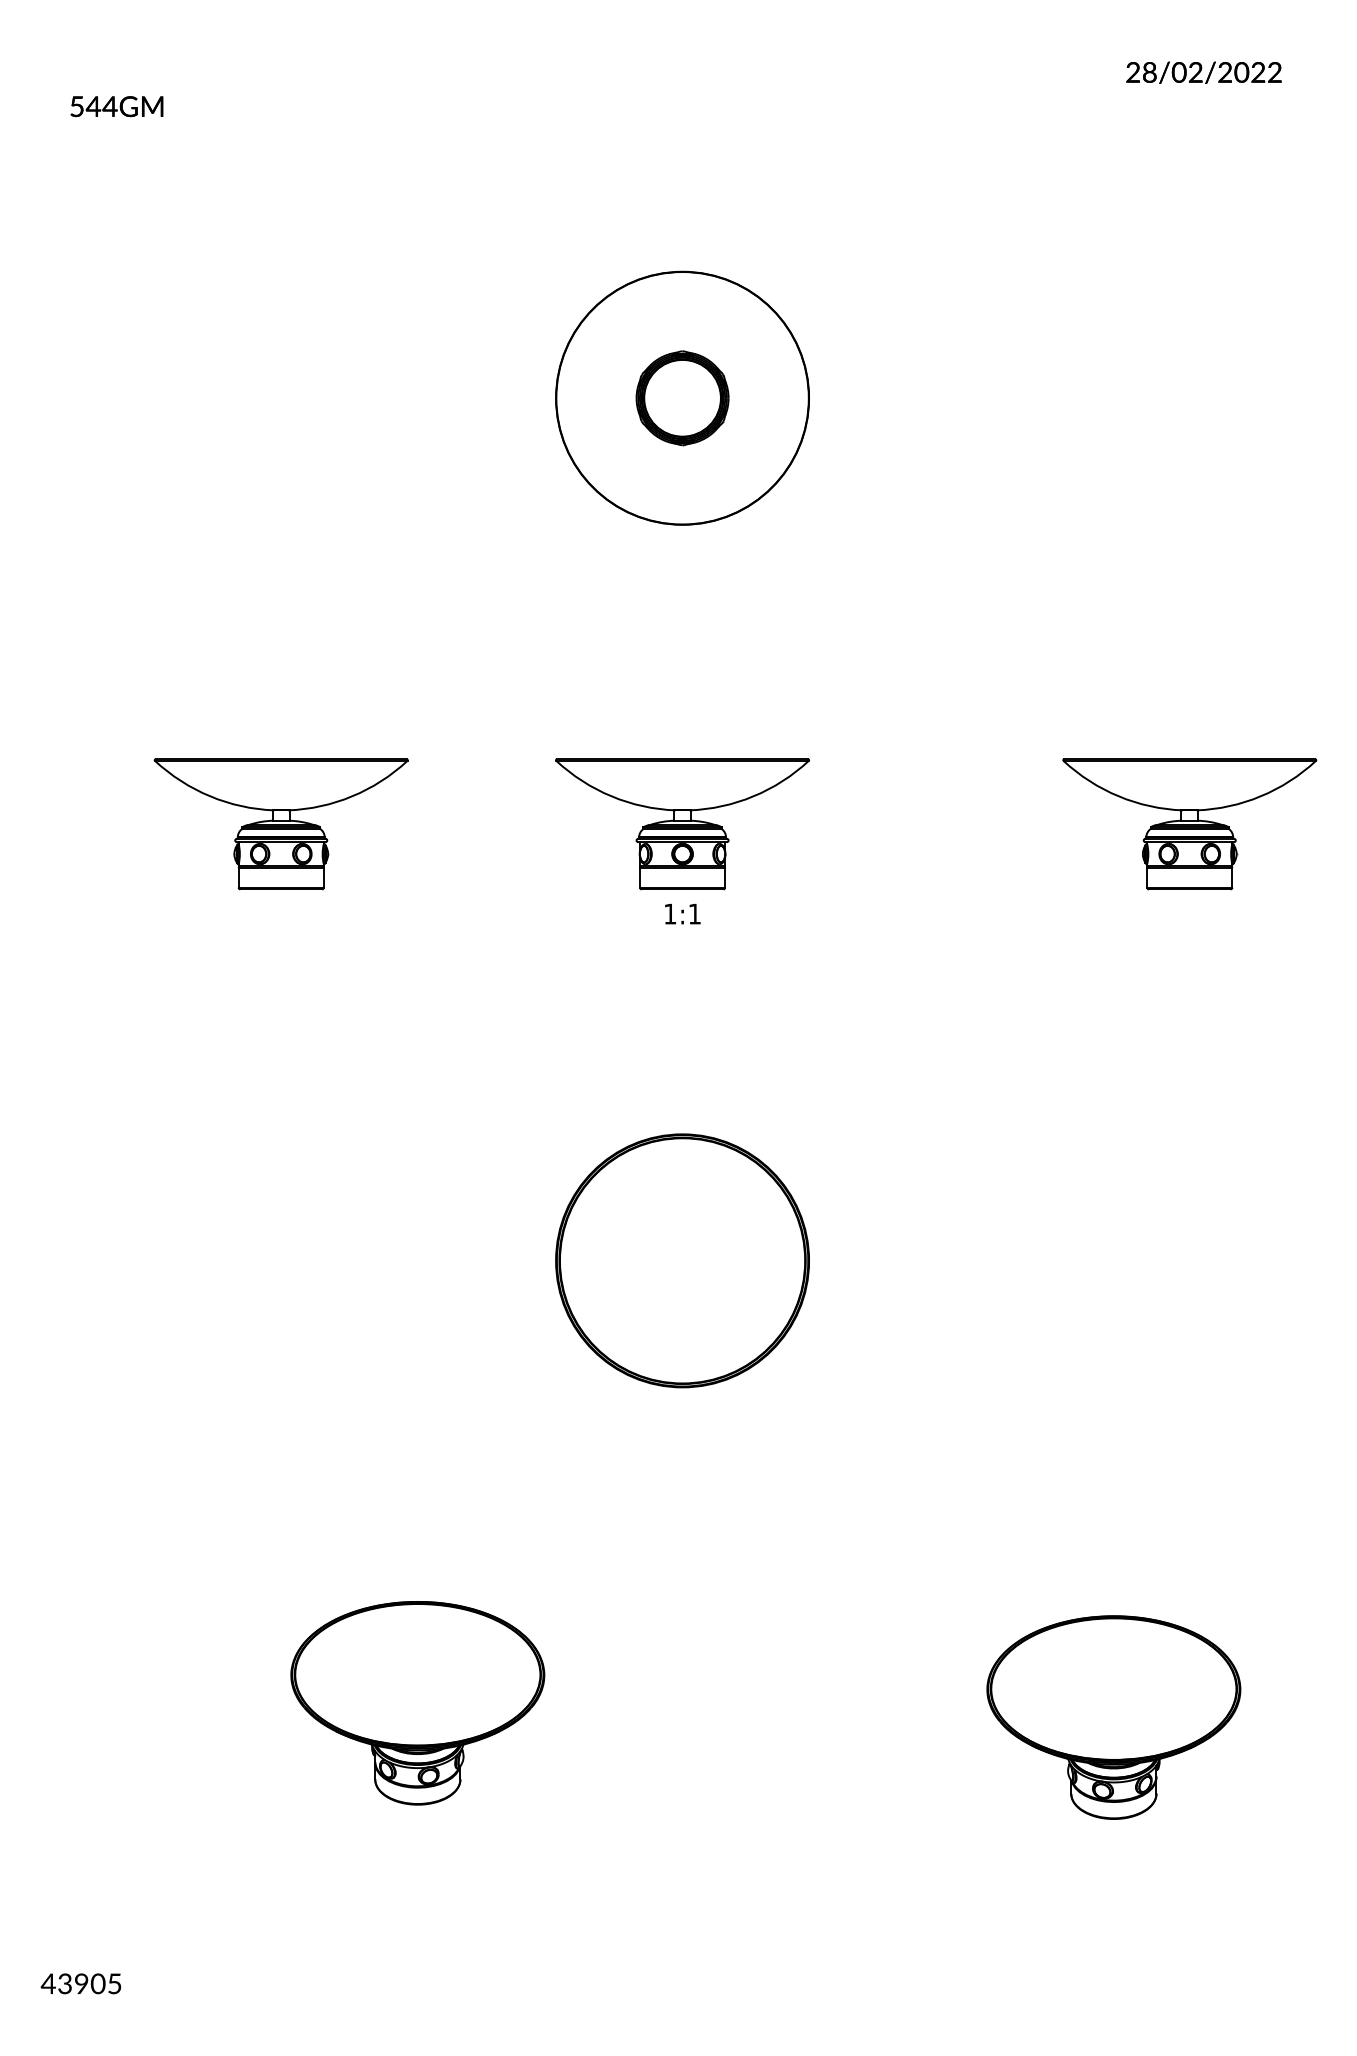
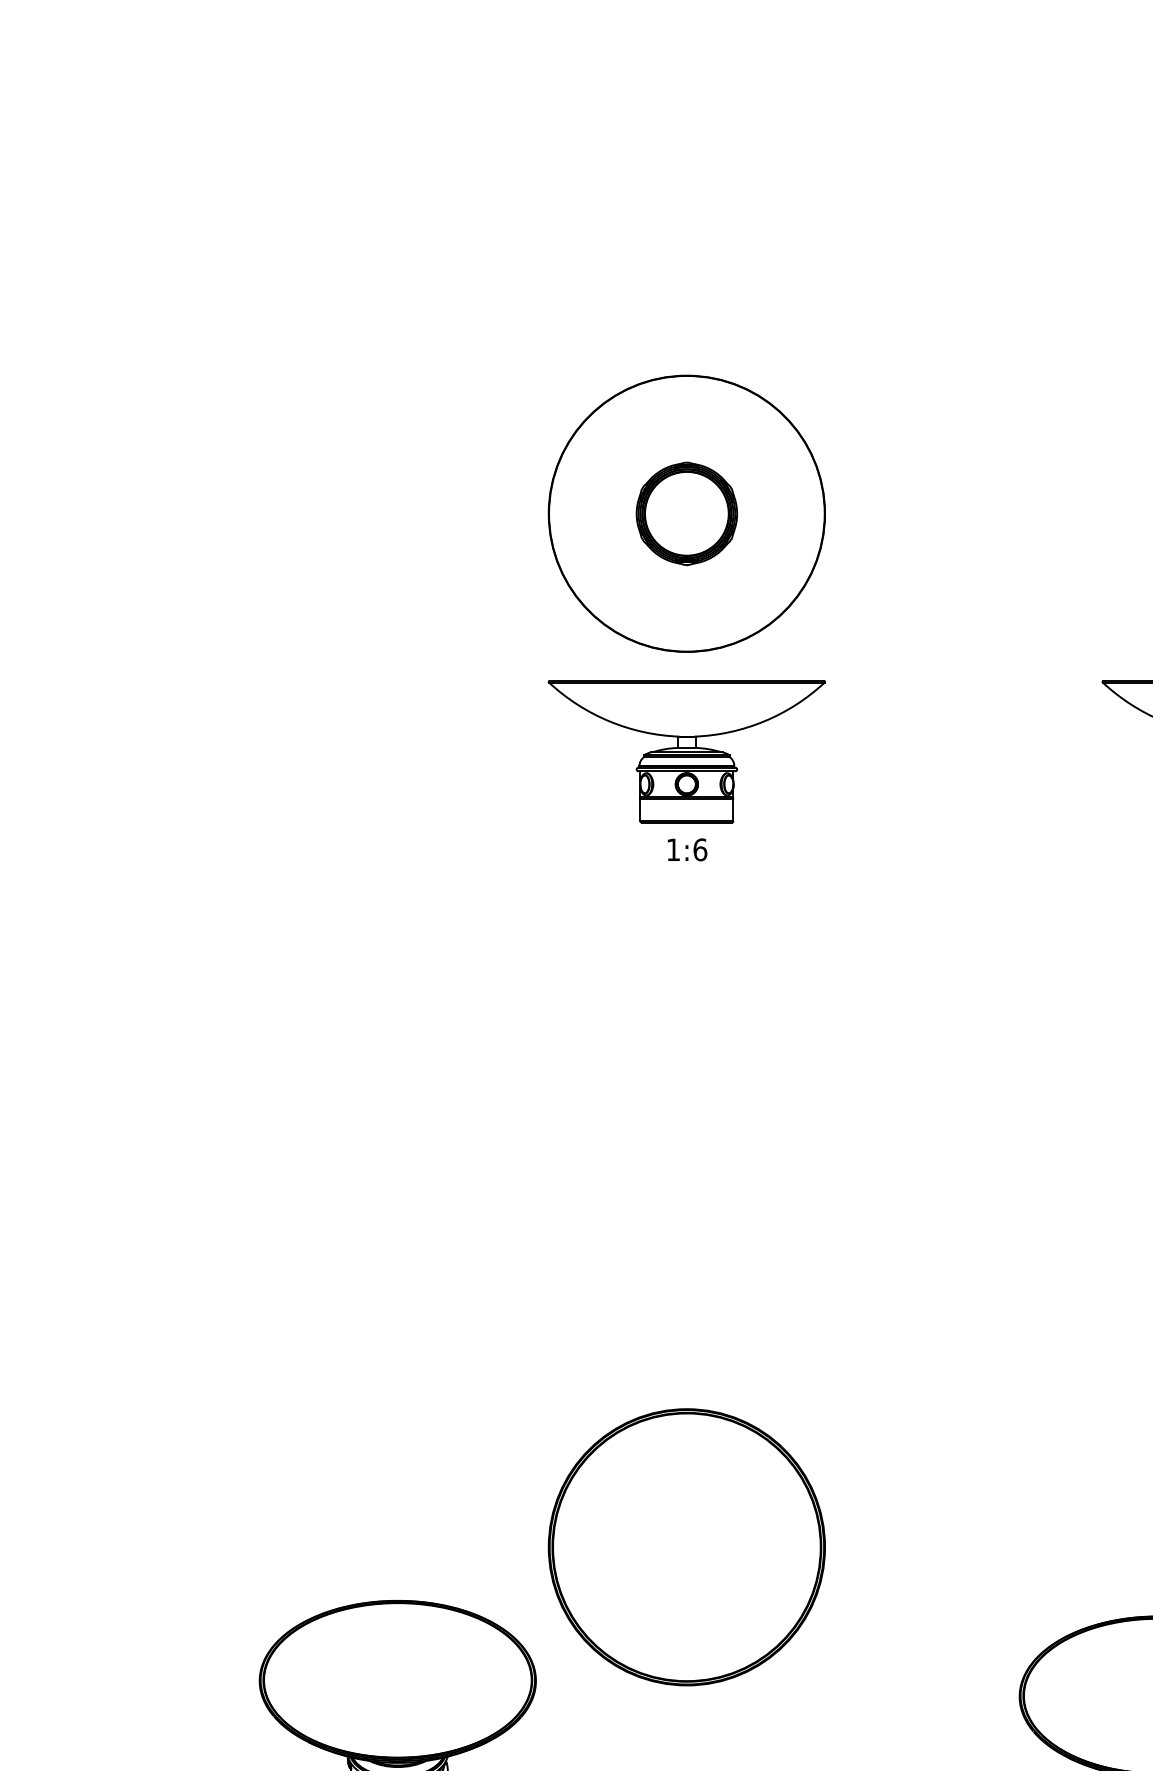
part: (682, 397) -> (686, 512), moved
part: (280, 824) -> (247, 752), removed
text: (694, 913) -> (699, 849), 1:1 -> 1:6
part: (682, 1260) -> (686, 1546), moved

